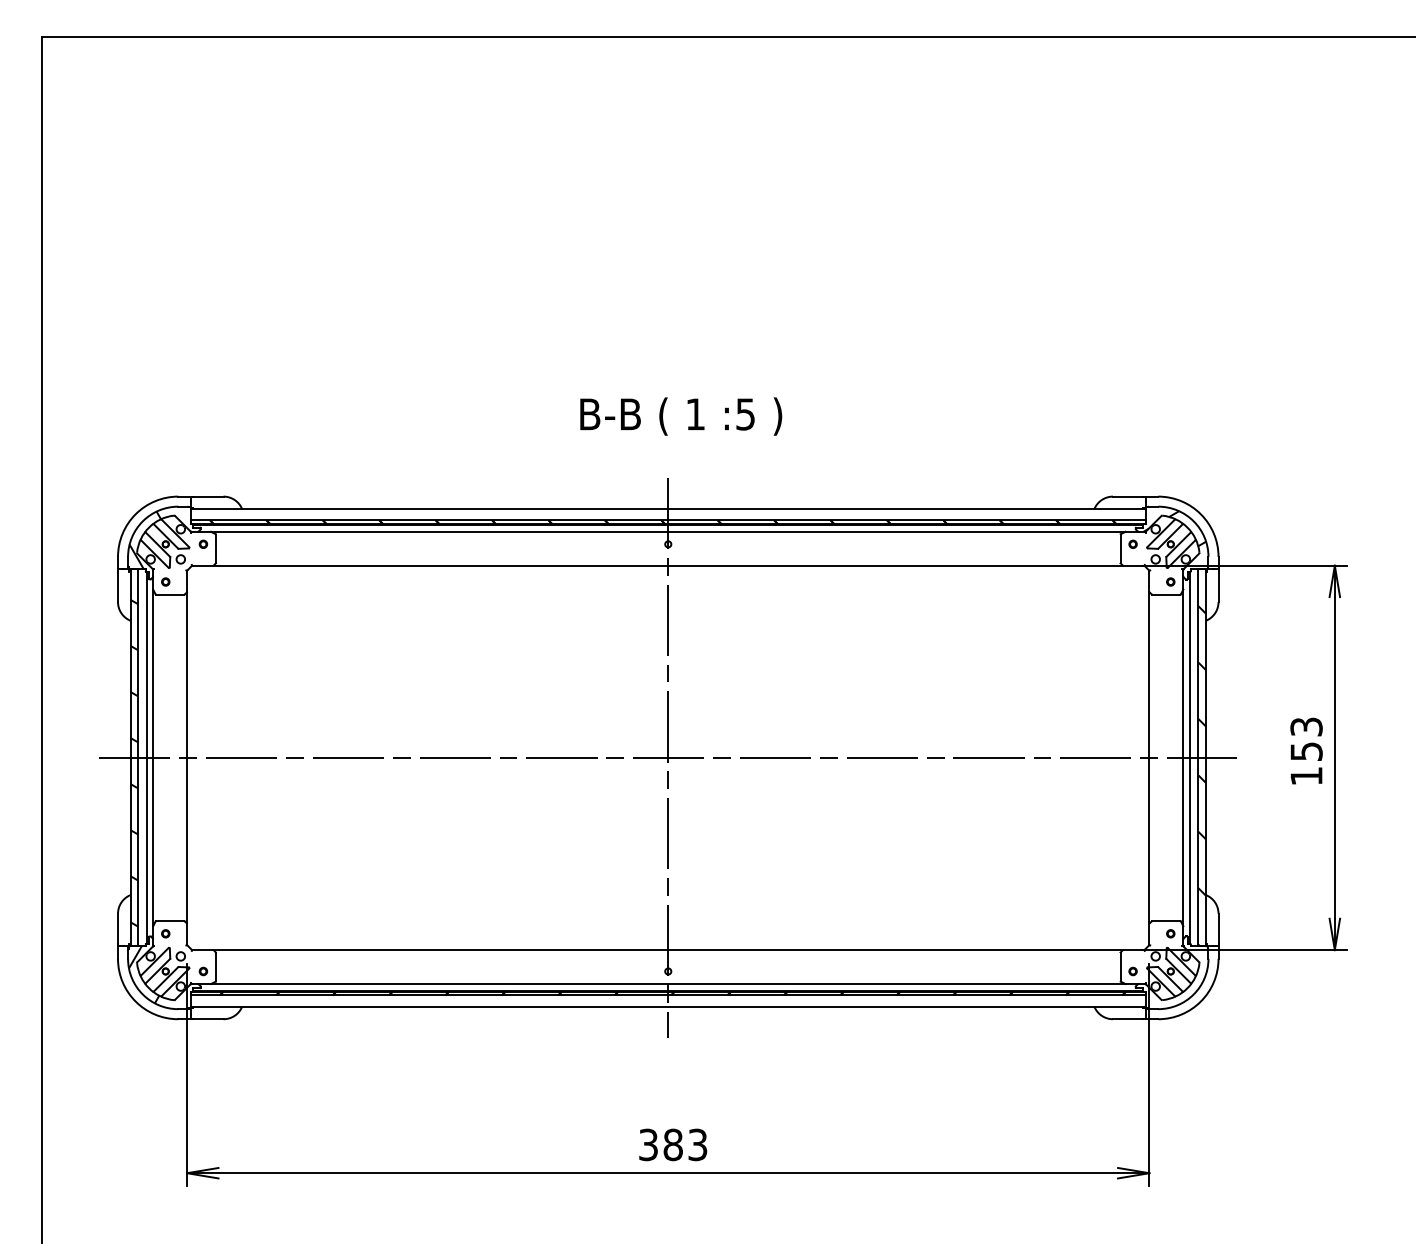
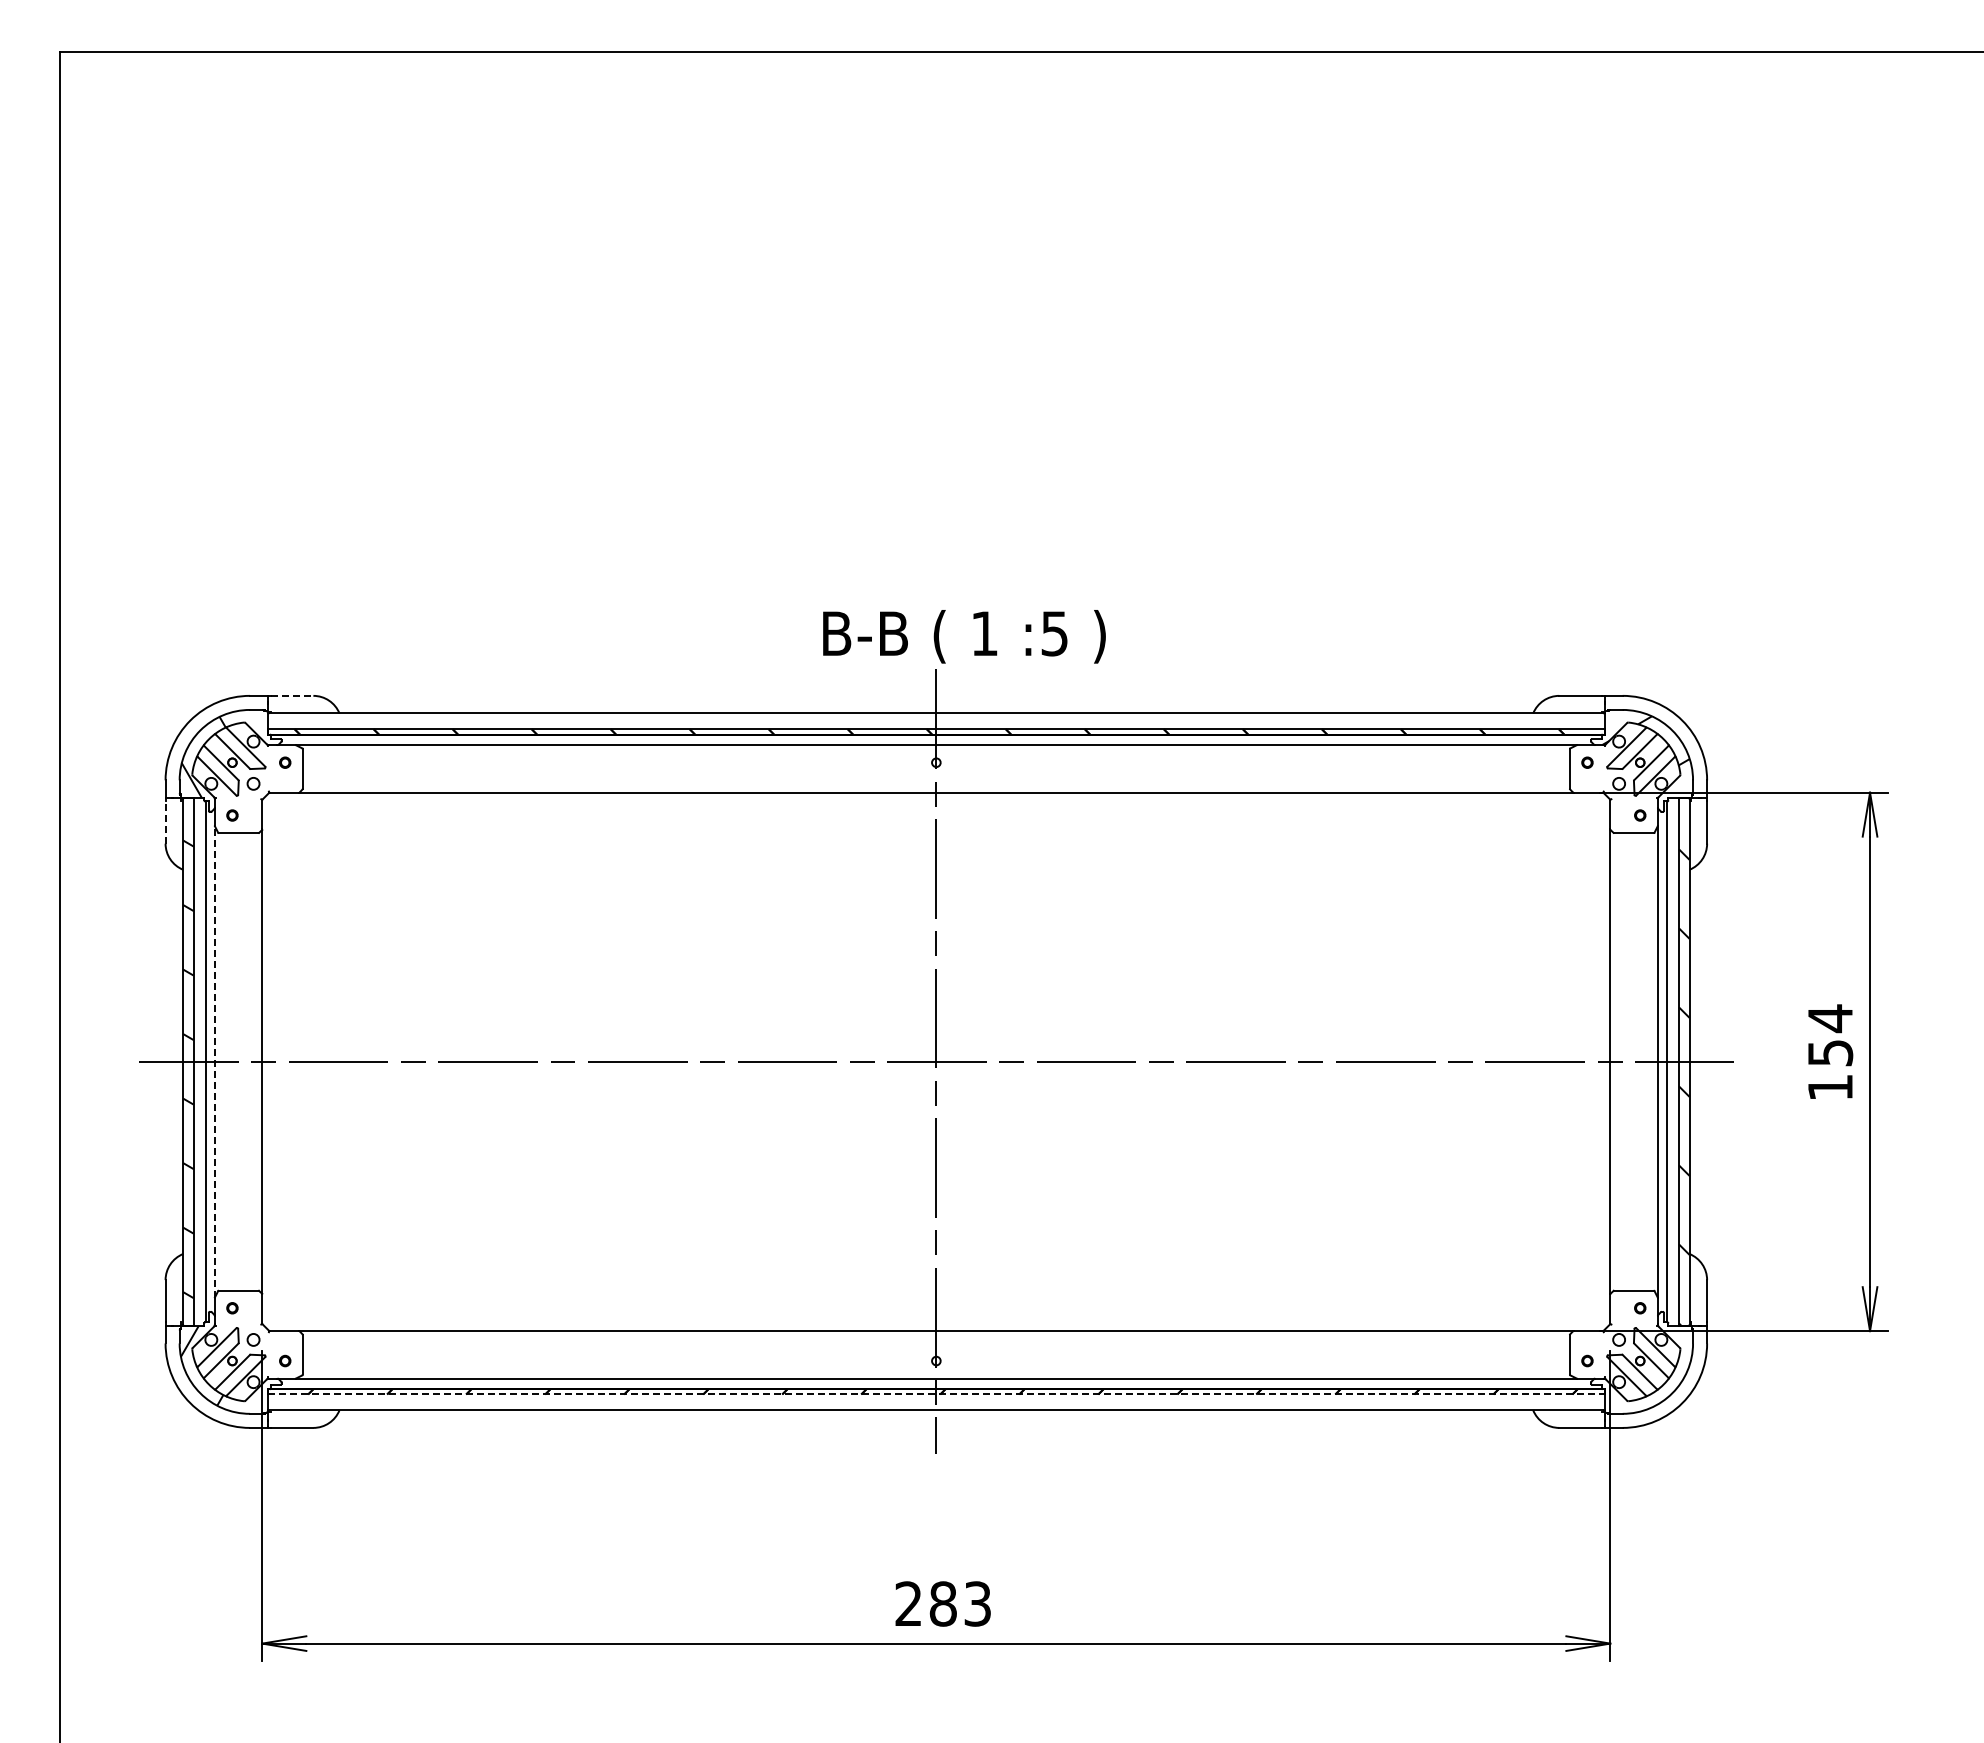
text: (681, 416) -> (964, 636), moved
line: (208, 496) -> (292, 695), solid -> dashed
line: (117, 587) -> (165, 822), solid -> dashed
text: (1306, 726) -> (1830, 1018), 153 -> 154
line: (152, 757) -> (214, 1061), solid -> dashed
line: (668, 995) -> (936, 1394), solid -> dashed
text: (648, 1144) -> (908, 1603), 383 -> 283

